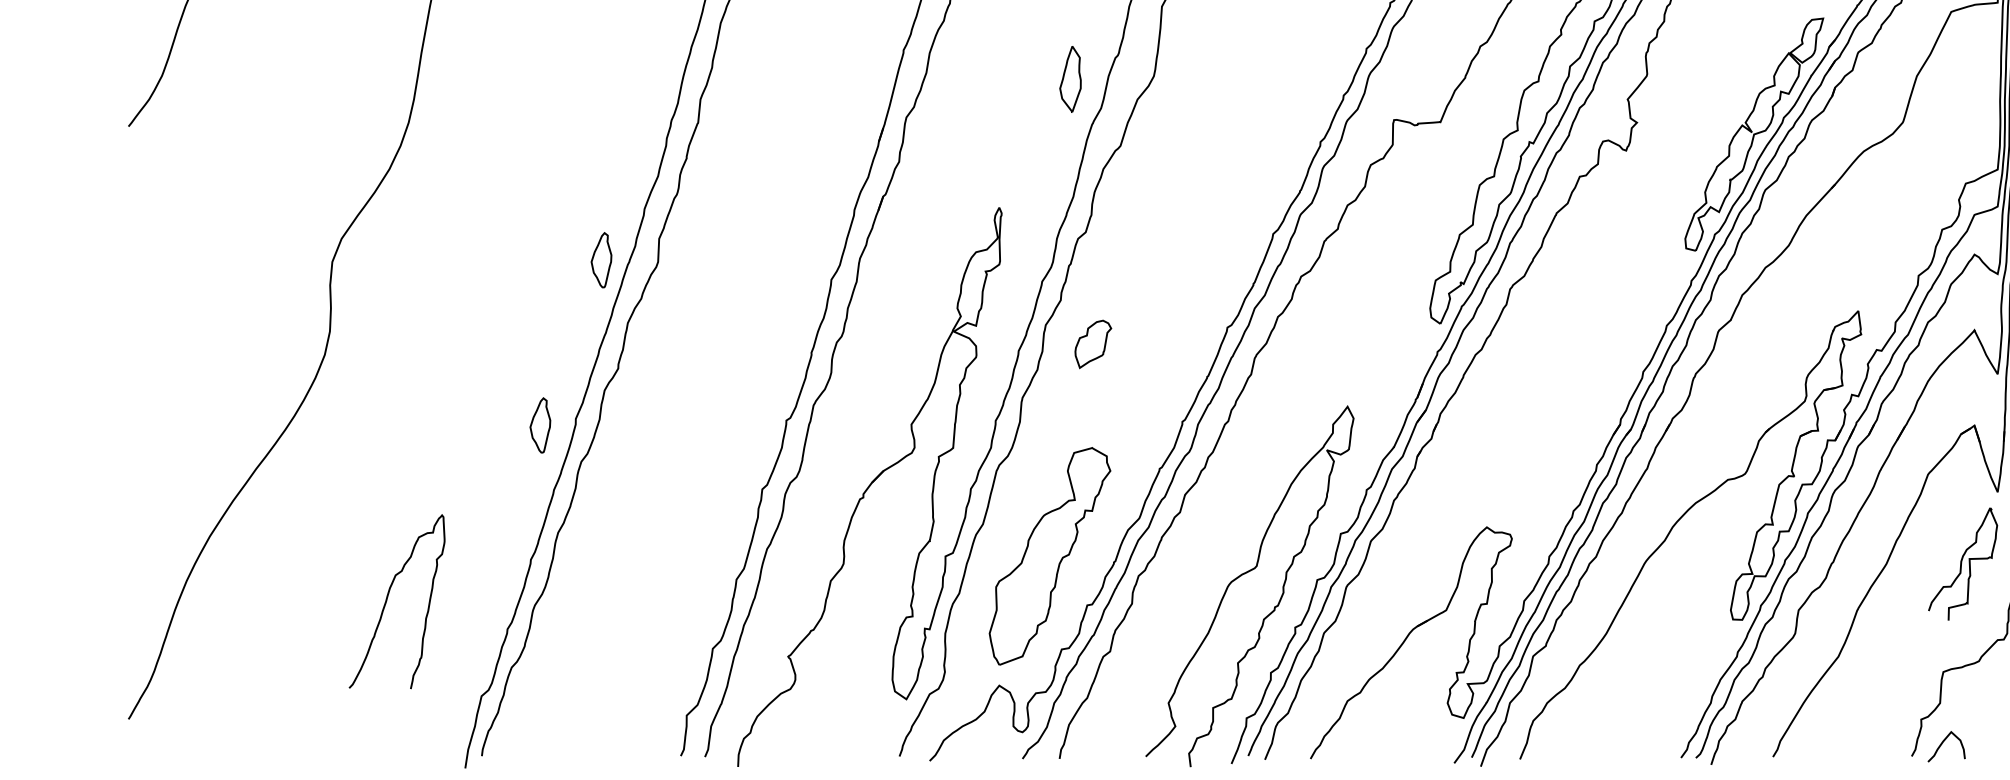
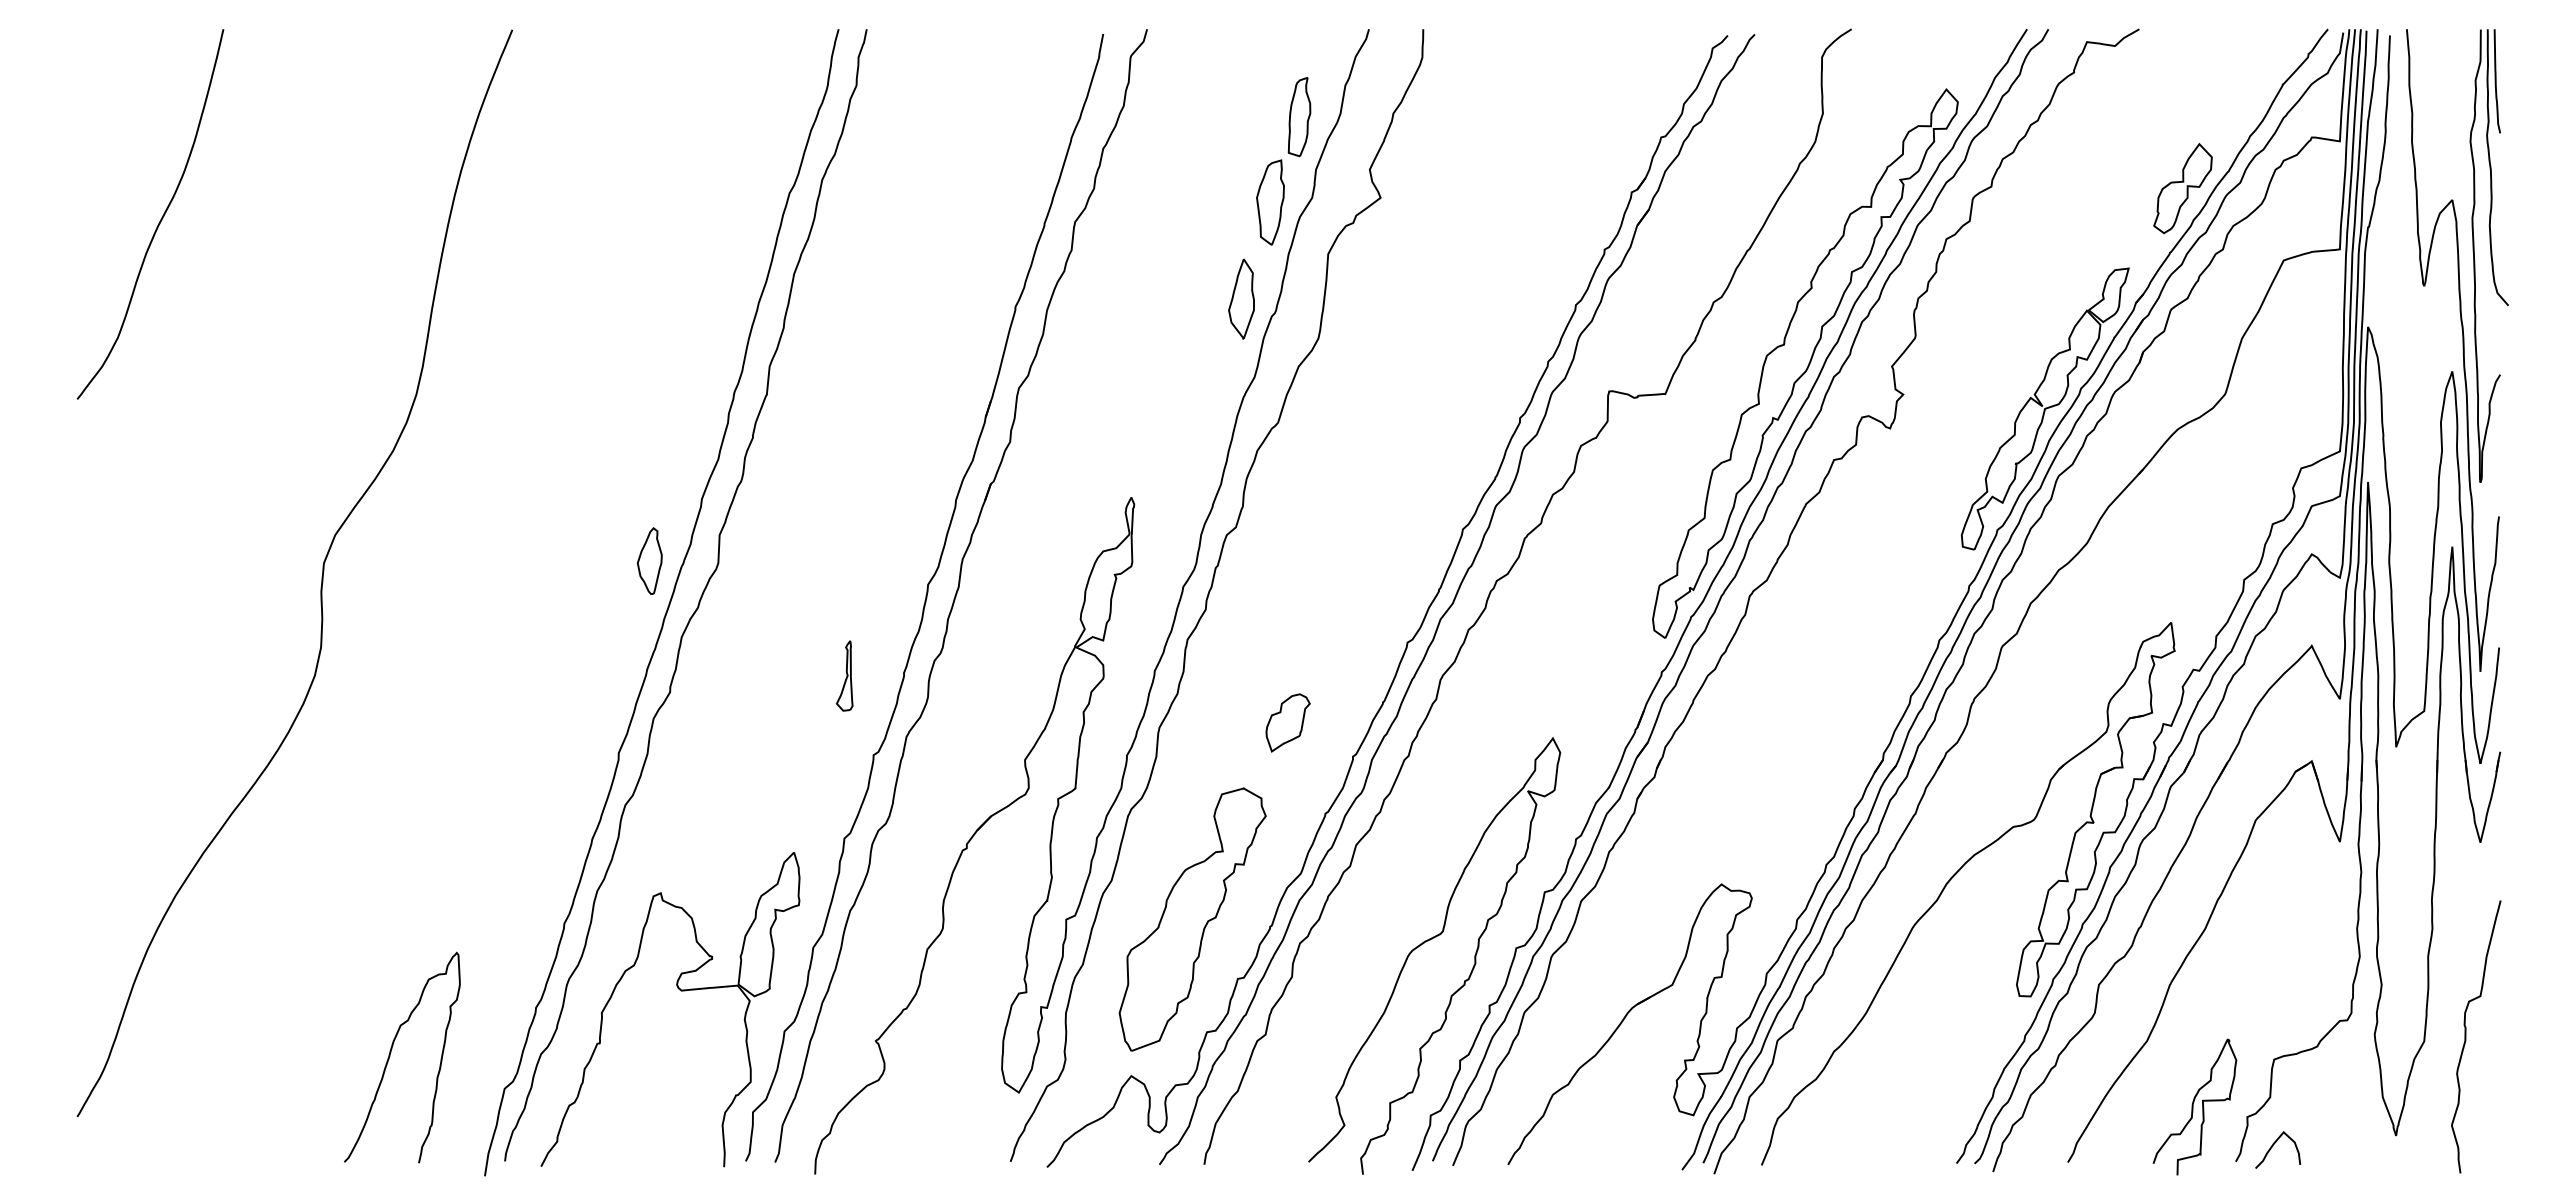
part: (1070, 78) -> (1241, 298), moved
part: (1092, 343) -> (1287, 722), moved
part: (762, 354) -> (844, 675), added
part: (540, 424) -> (575, 760), removed
curve: (1961, 563) -> (2193, 1106), moved
curve: (387, 600) -> (390, 1056), moved
part: (626, 614) -> (679, 990), added

